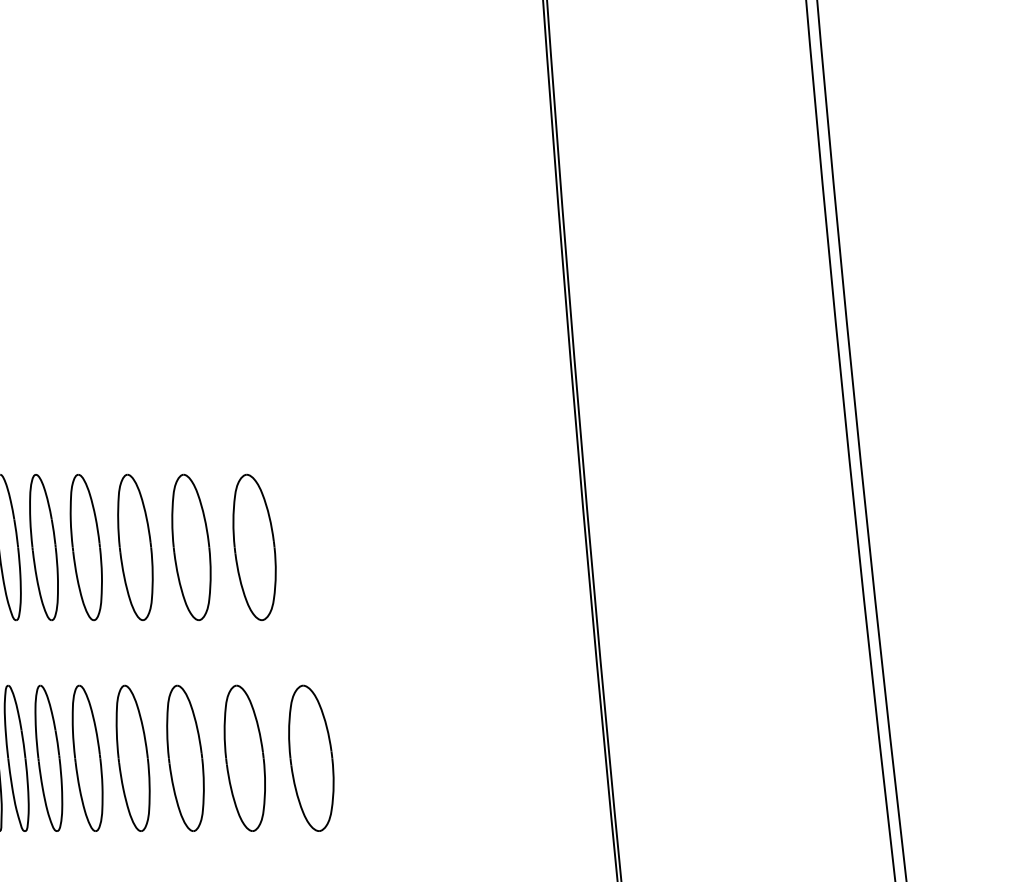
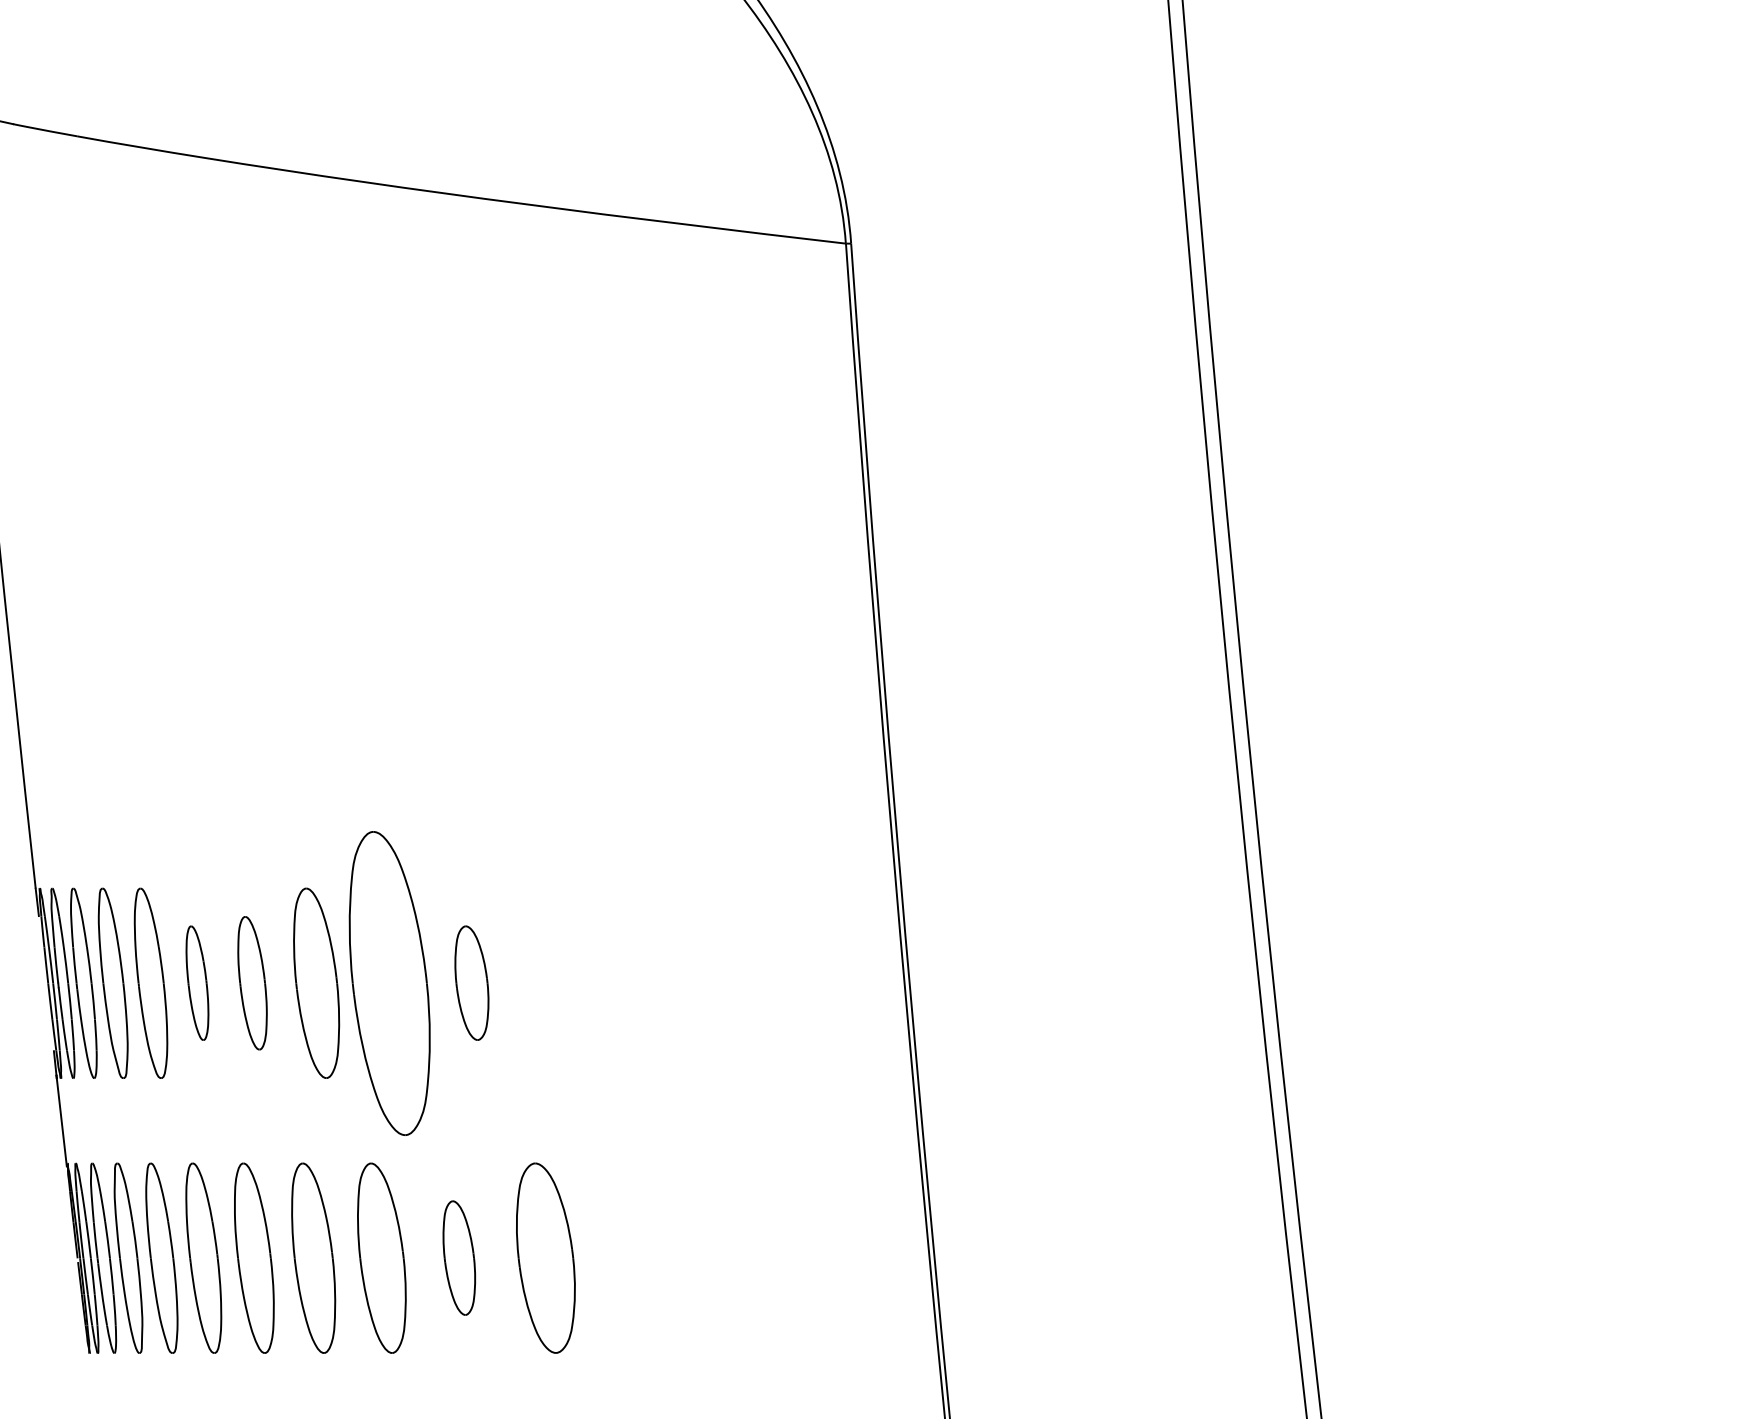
part: (44, 546) -> (197, 982), size x0.6
part: (86, 546) -> (252, 982), size x0.7
part: (191, 546) -> (389, 982), size x1.6
part: (254, 546) -> (471, 982), size x0.6
part: (245, 757) -> (459, 1257), size x0.6

